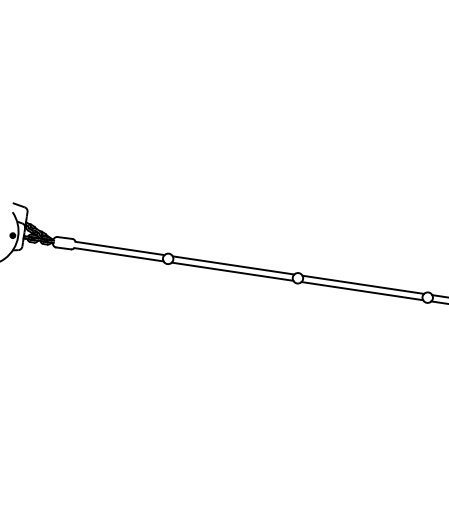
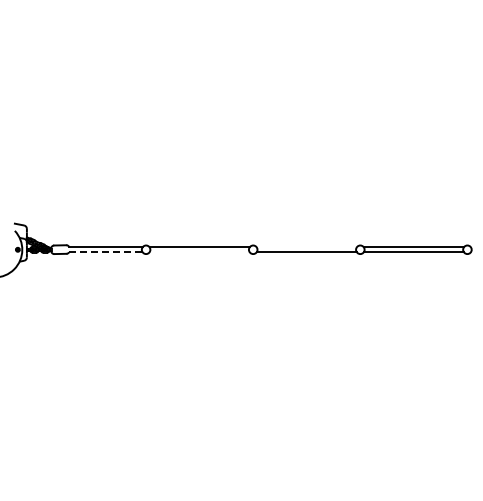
line: (118, 254) -> (105, 252), solid -> dashed
line: (232, 271) -> (199, 252), removed
line: (362, 285) -> (306, 247), removed

